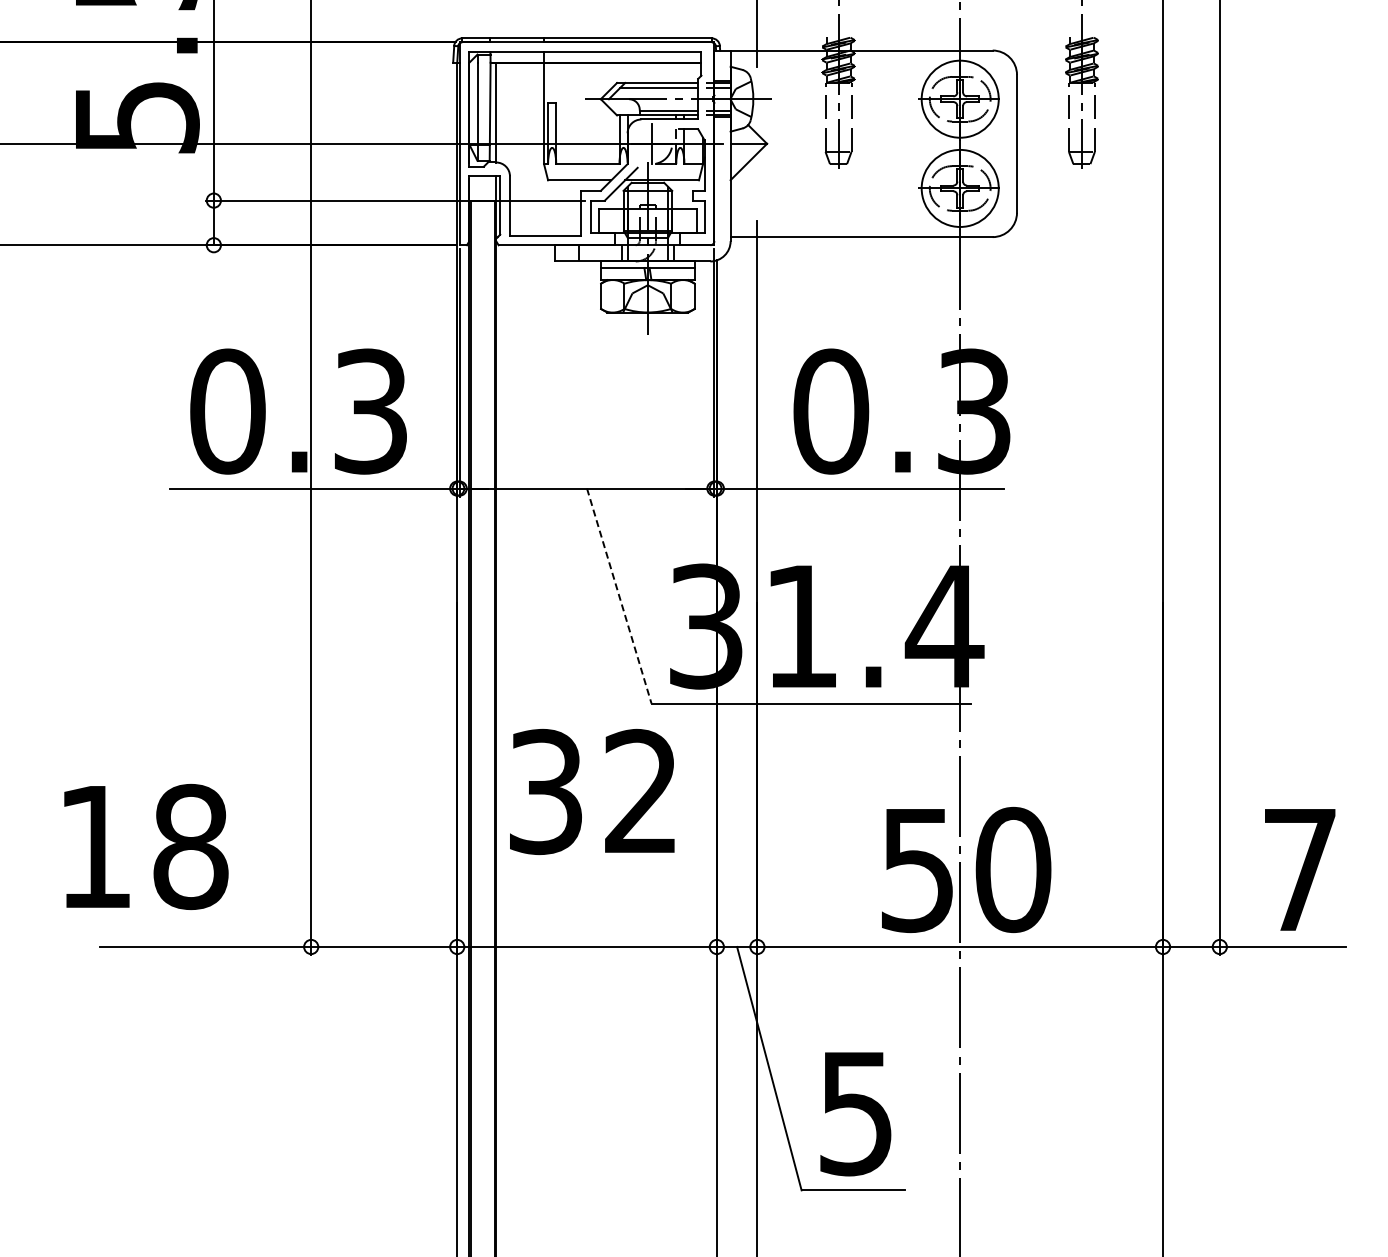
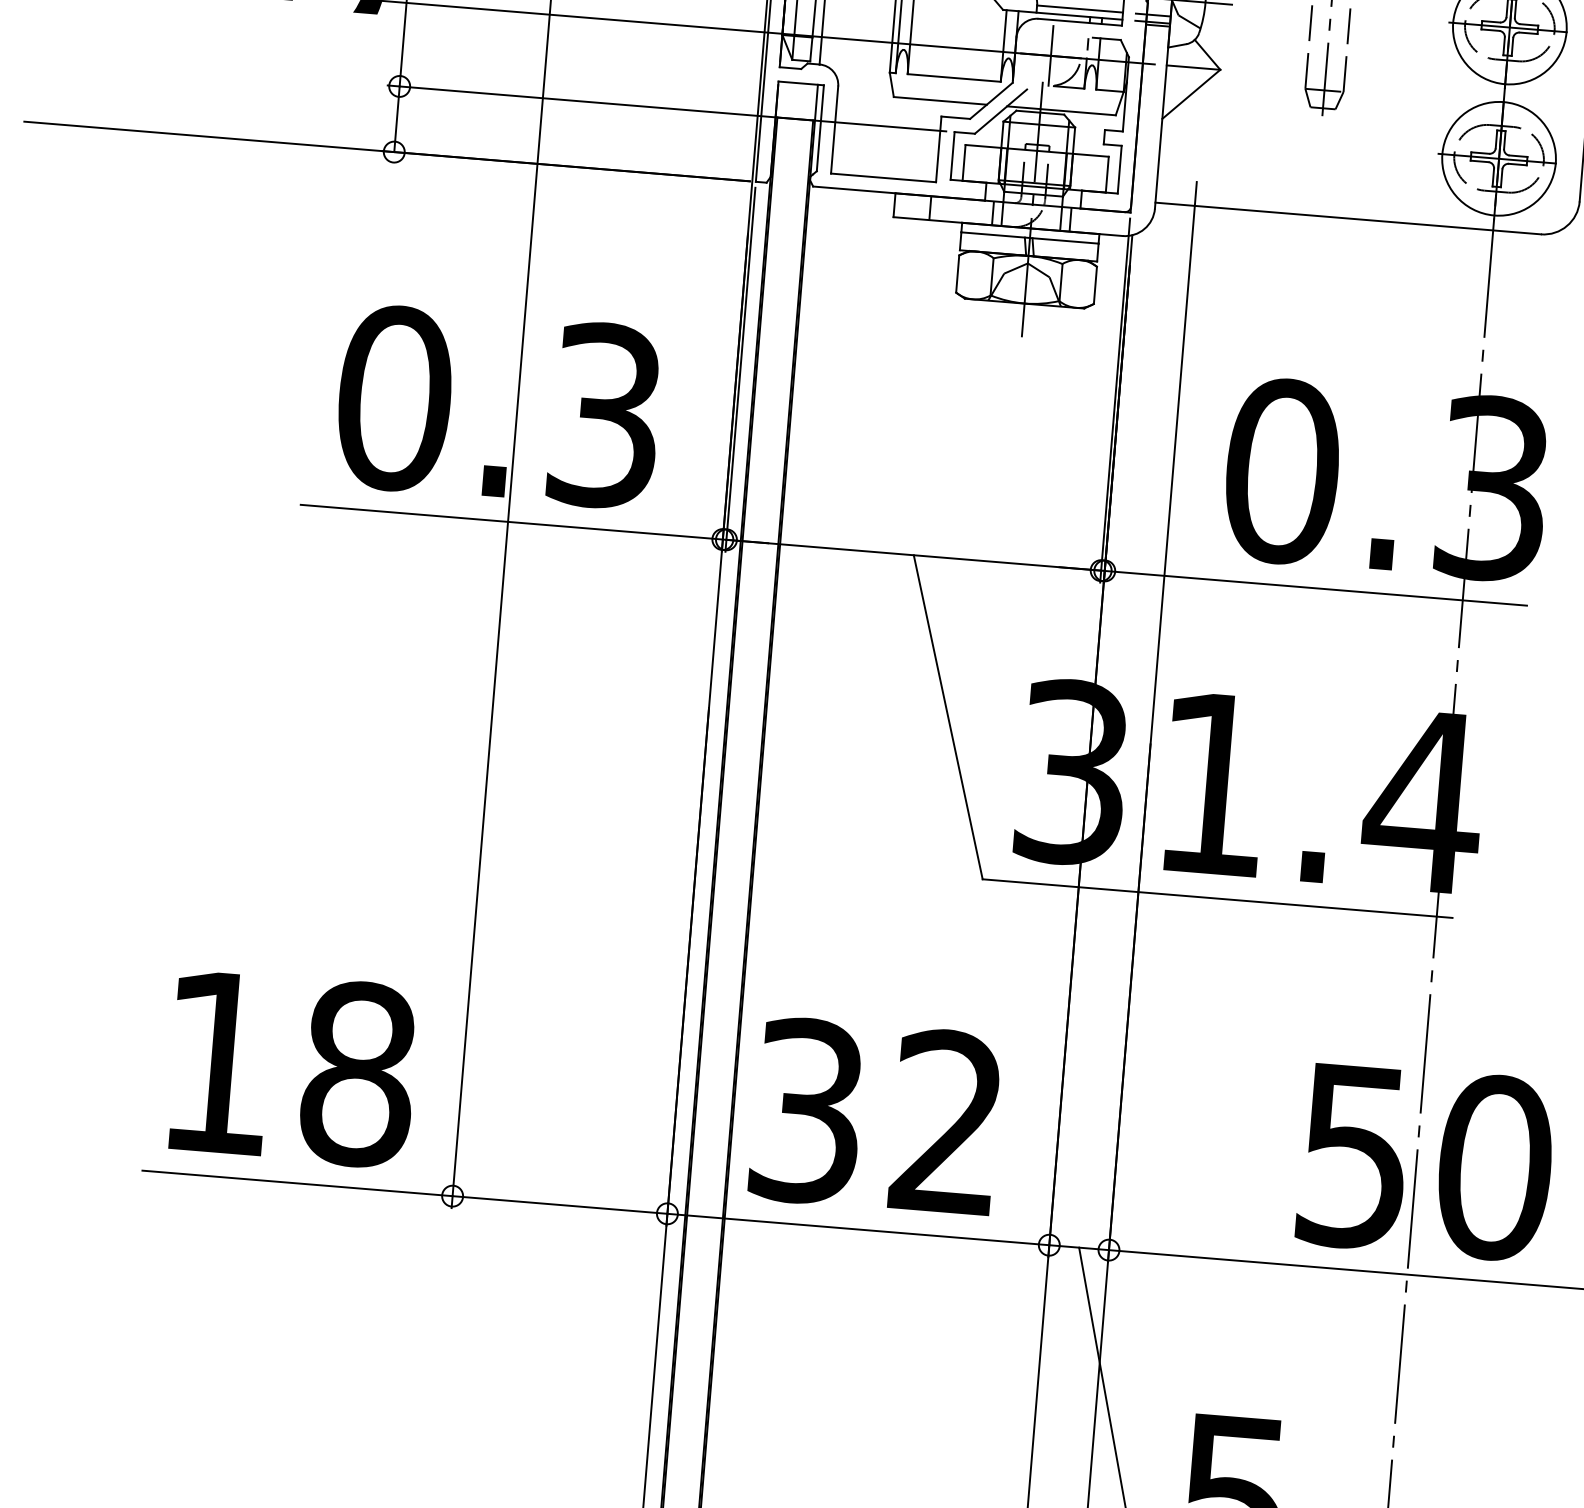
line: (619, 596) -> (948, 717), dashed -> solid
text: (592, 791) -> (875, 1116), moved
text: (146, 846) -> (293, 1068), moved

